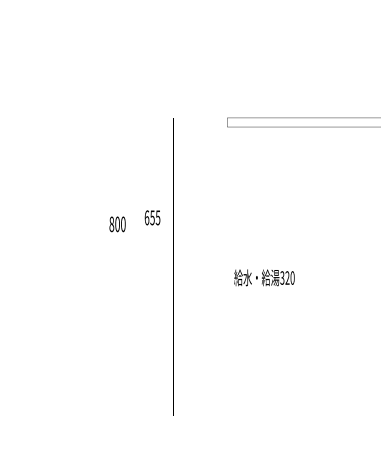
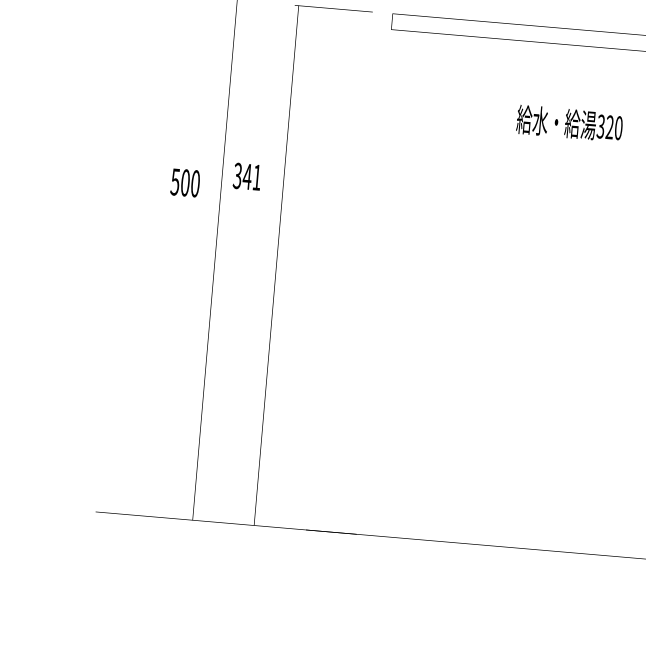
text: (152, 217) -> (247, 176), 655 -> 341
text: (111, 223) -> (174, 180), 800 -> 500
text: (264, 277) -> (569, 123), moved

